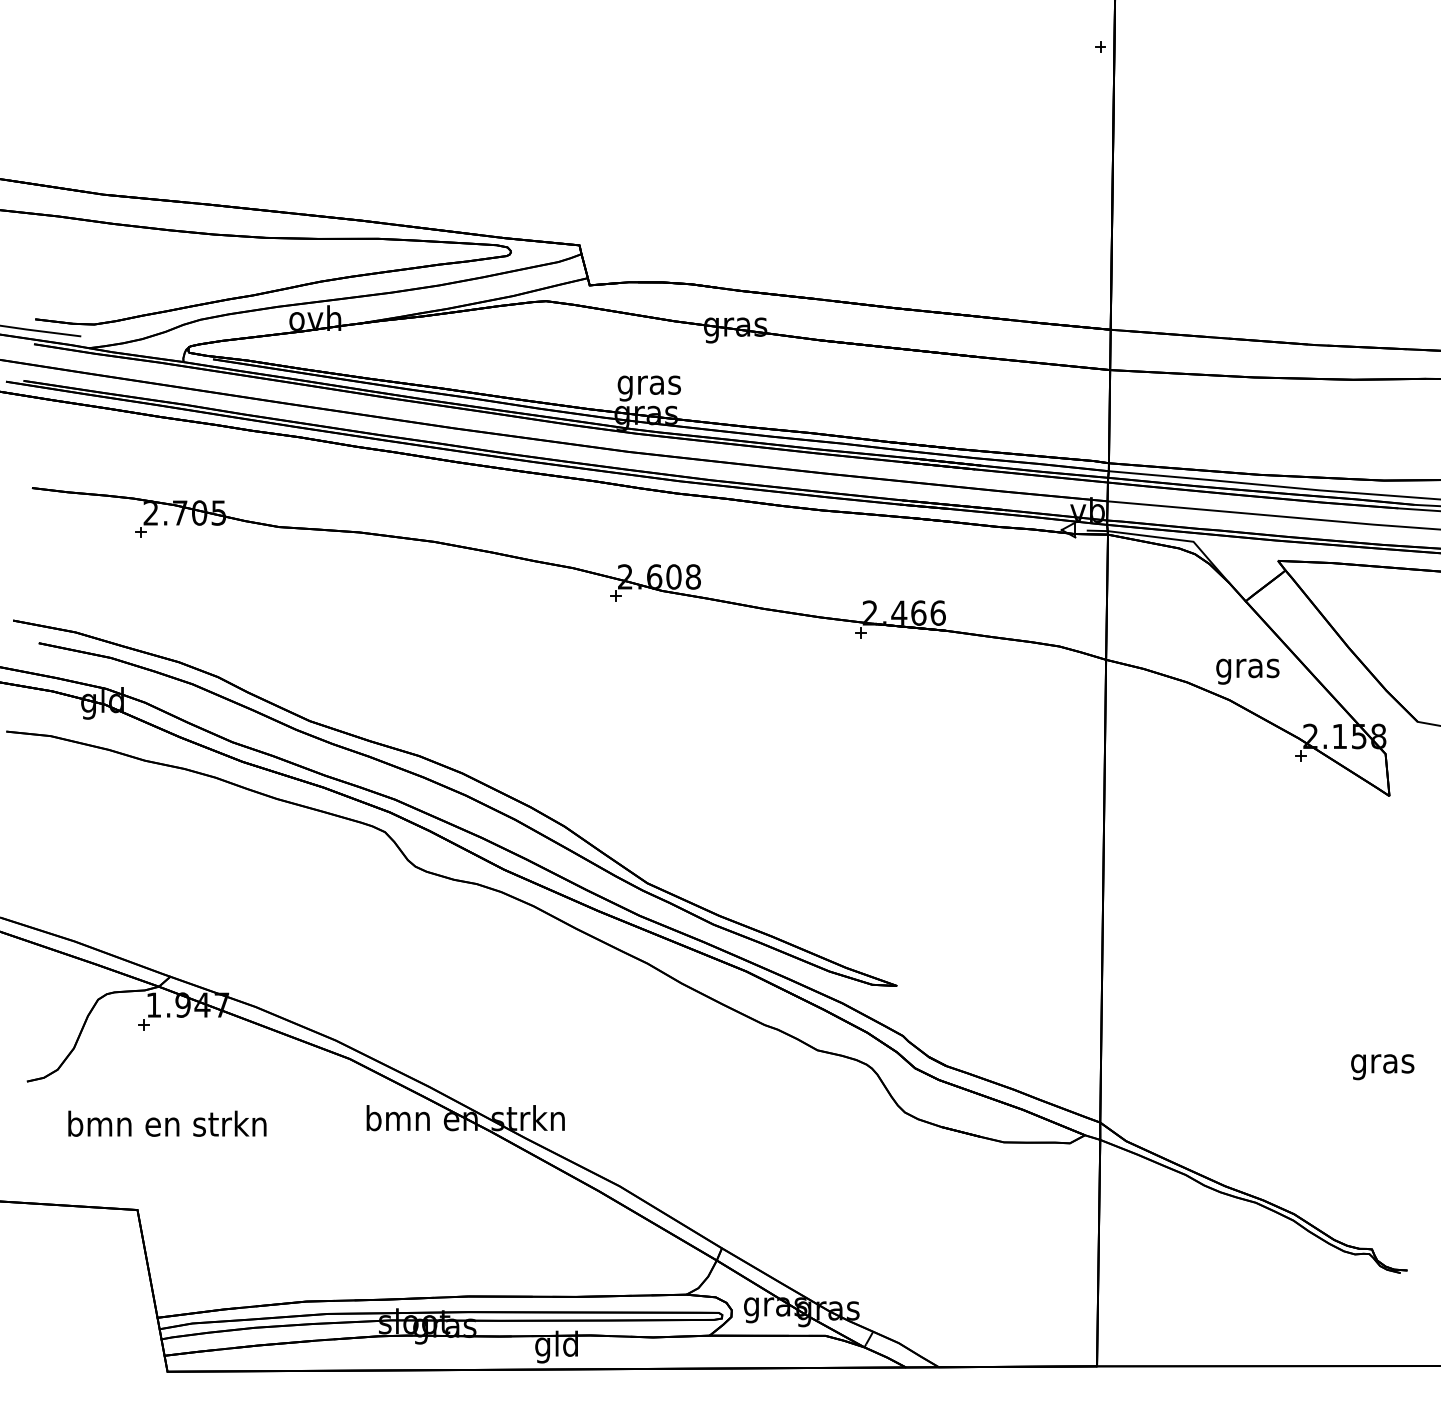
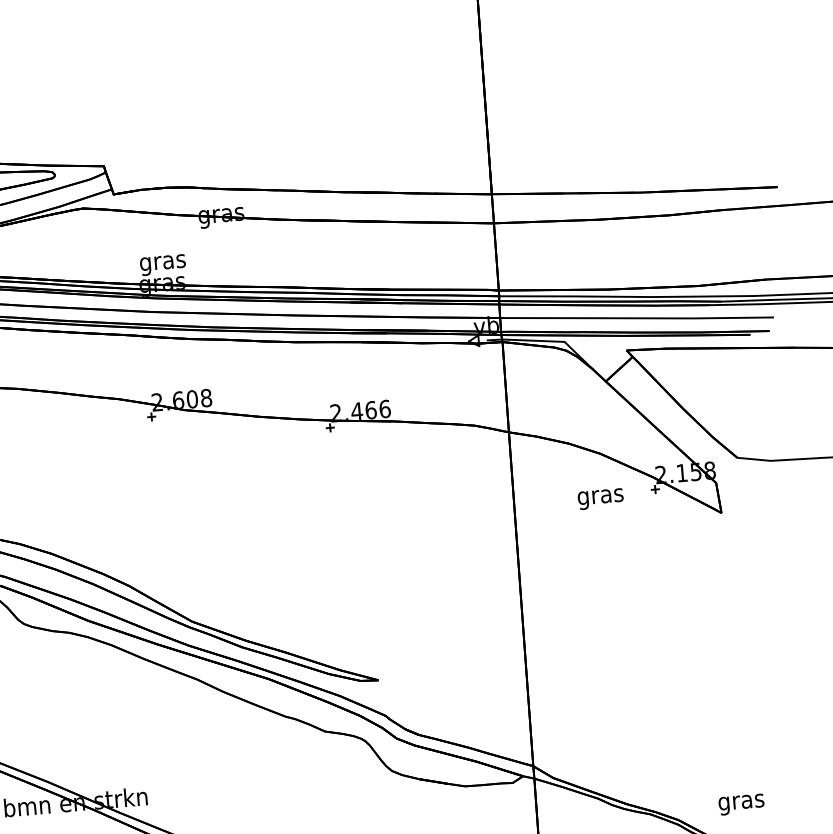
text: (1247, 671) -> (600, 499), moved
text: (1382, 1067) -> (741, 804), moved

